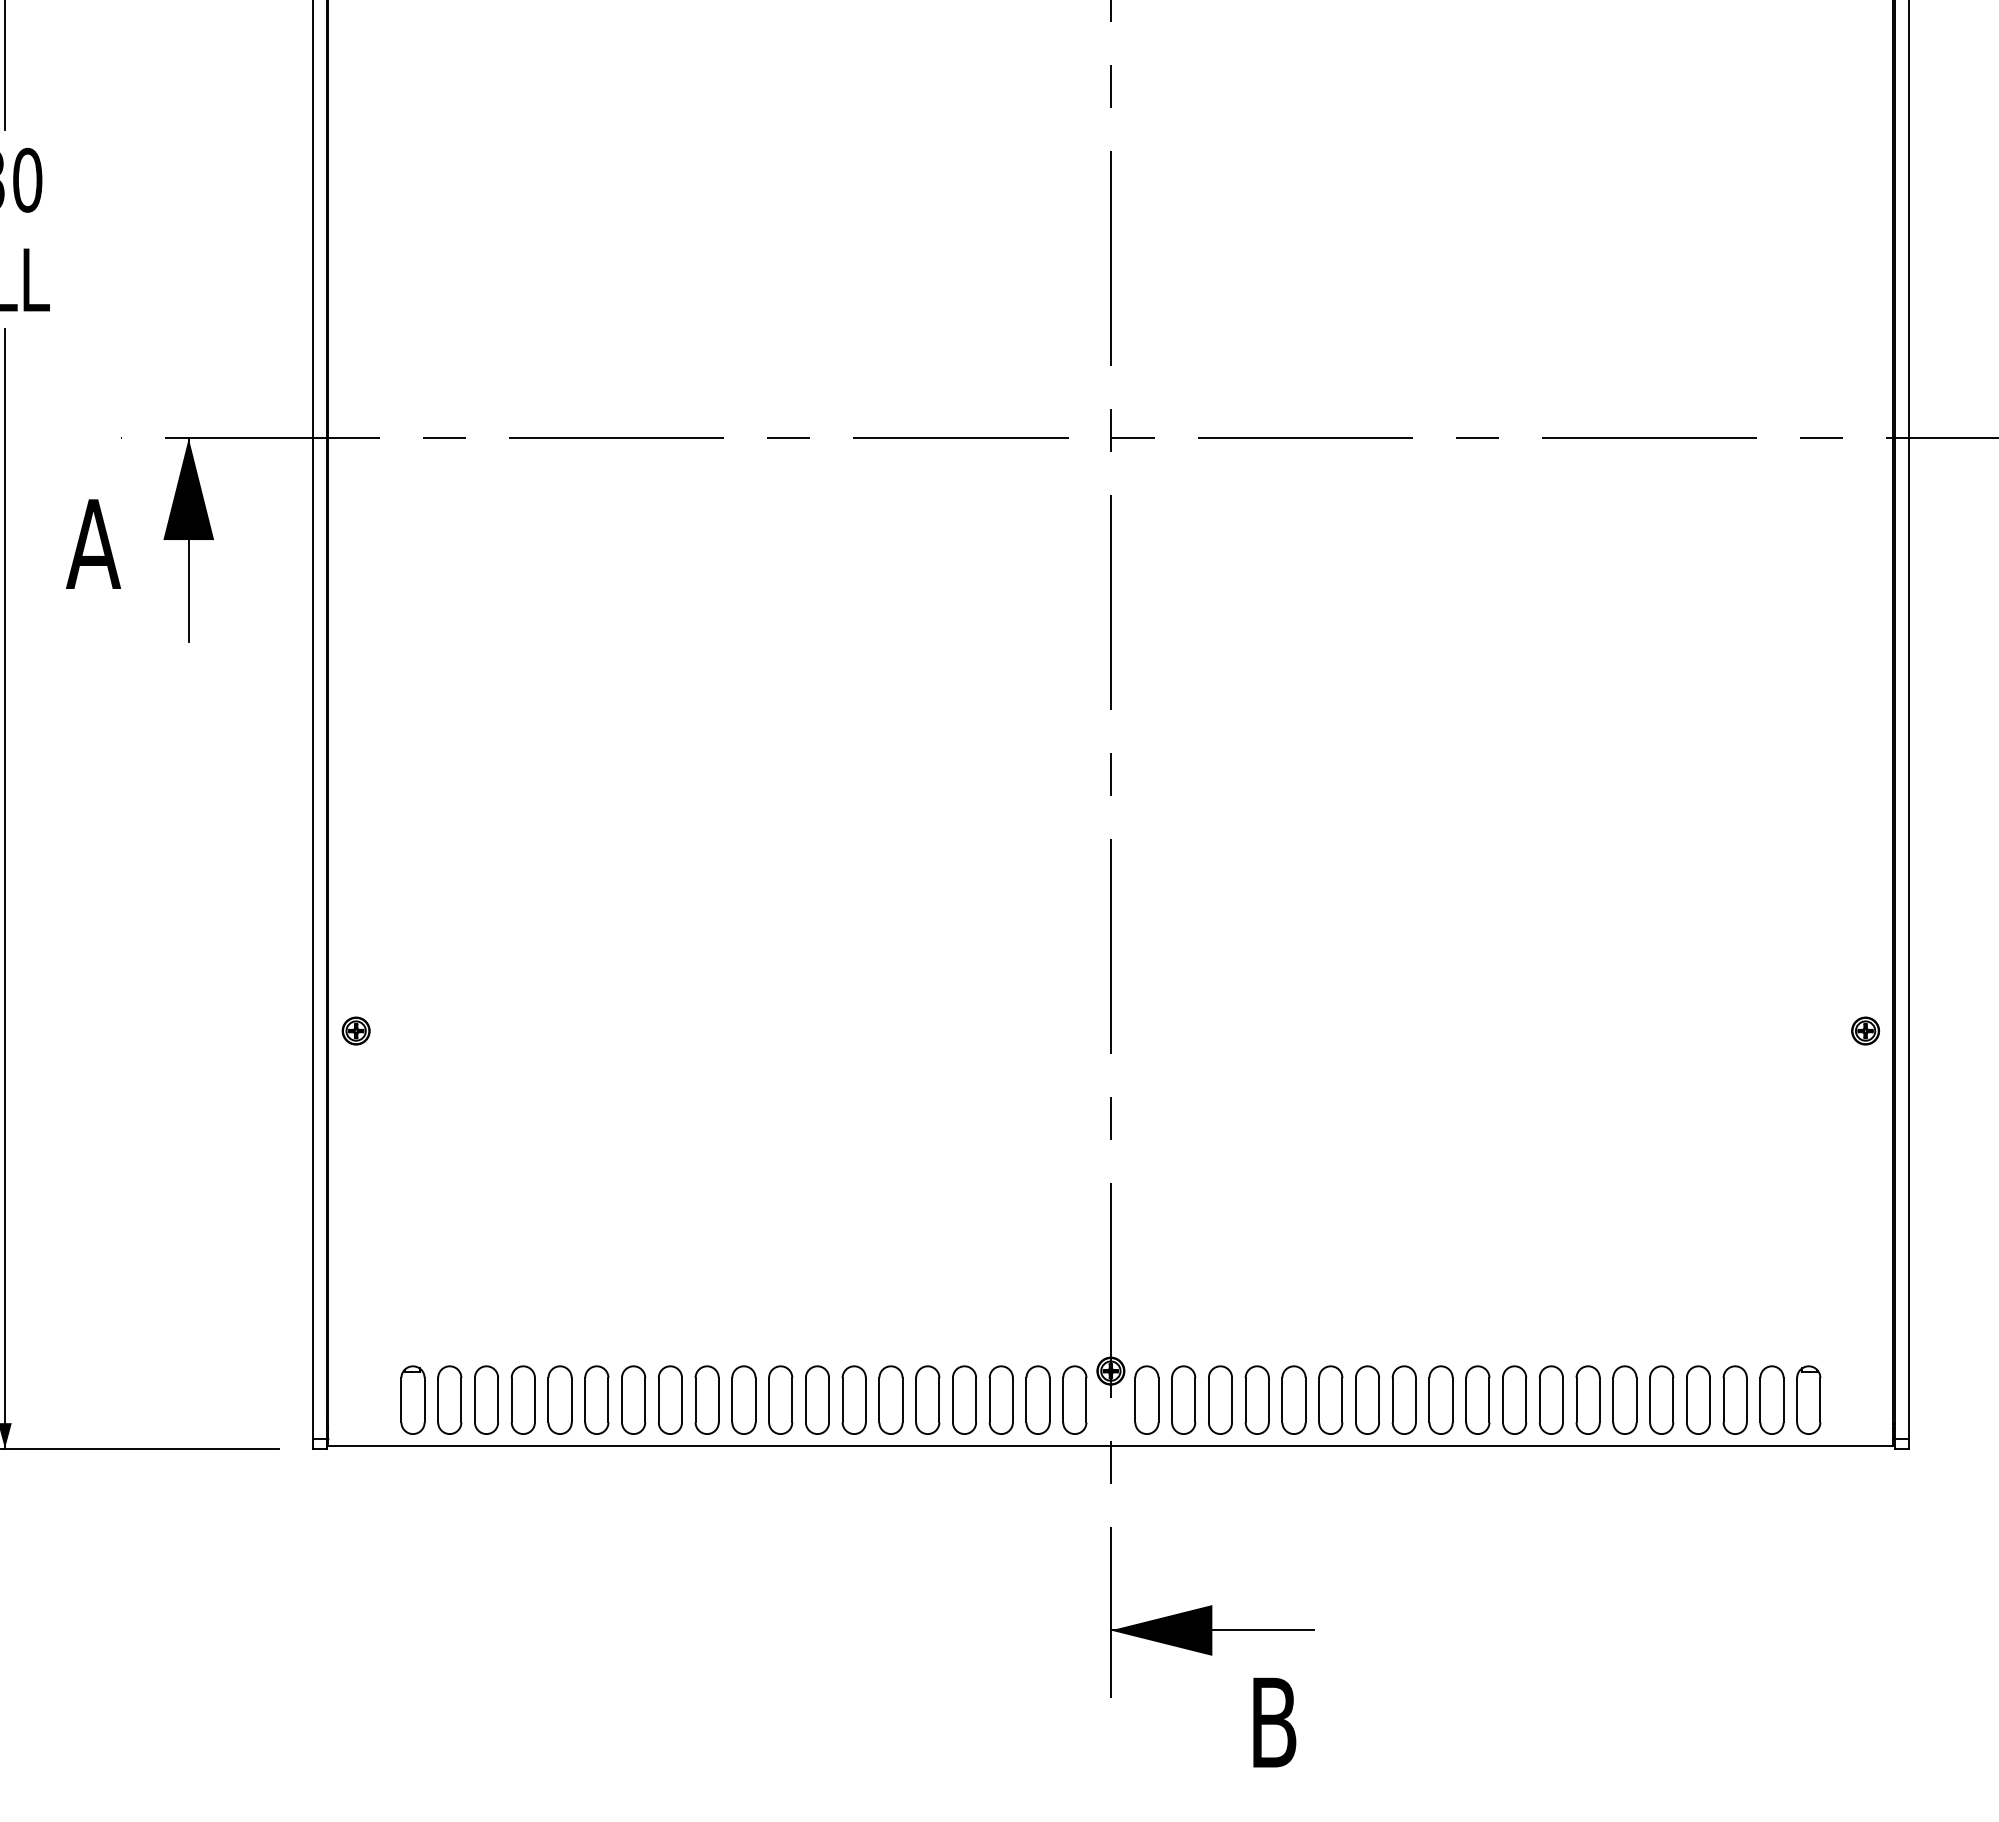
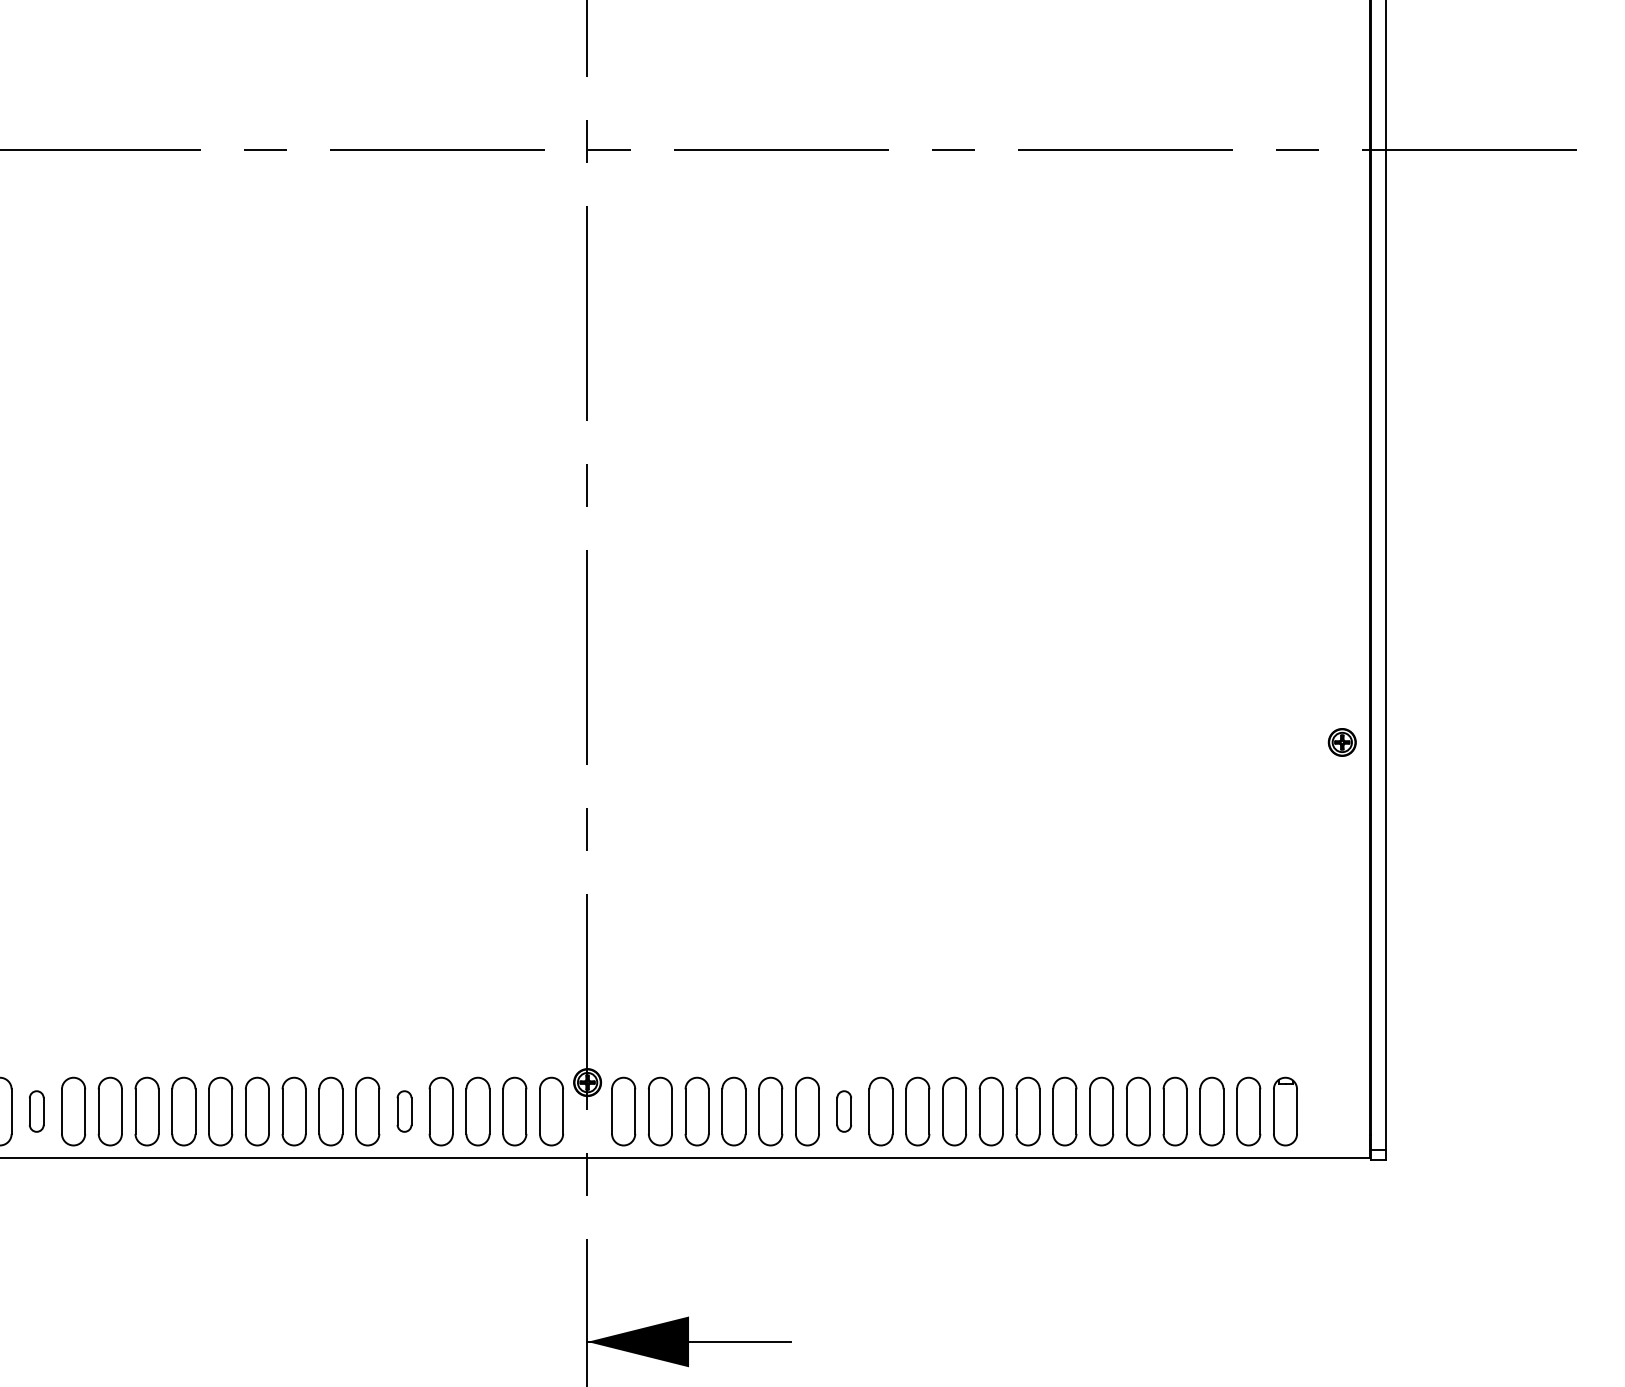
part: (559, 1399) -> (36, 1110), size x0.6
part: (927, 1399) -> (404, 1110), size x0.6
part: (1367, 1399) -> (844, 1110), size x0.6

